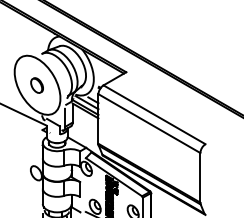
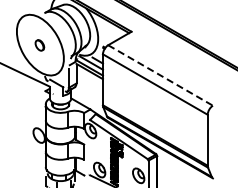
part: (36, 85) -> (39, 45), size x0.7
line: (154, 114) -> (160, 75), solid -> dashed

